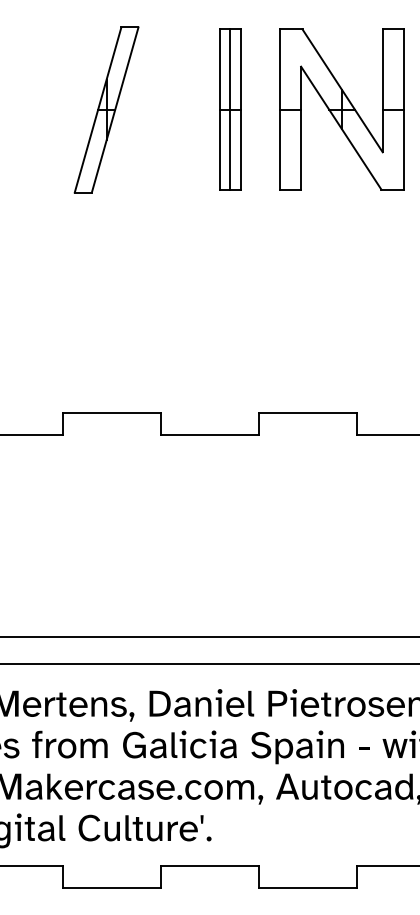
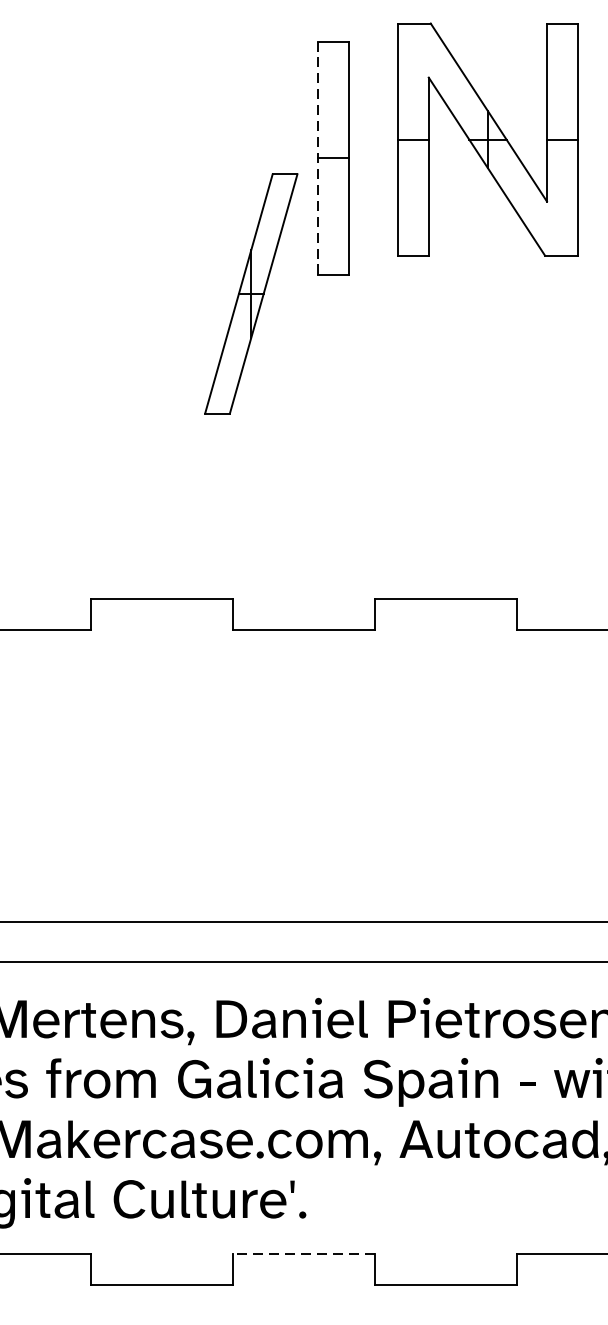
part: (106, 109) -> (251, 293), moved
line: (219, 109) -> (317, 158), solid -> dashed
line: (230, 109) -> (333, 158), removed
part: (341, 109) -> (487, 139), moved
line: (209, 865) -> (303, 1253), solid -> dashed

